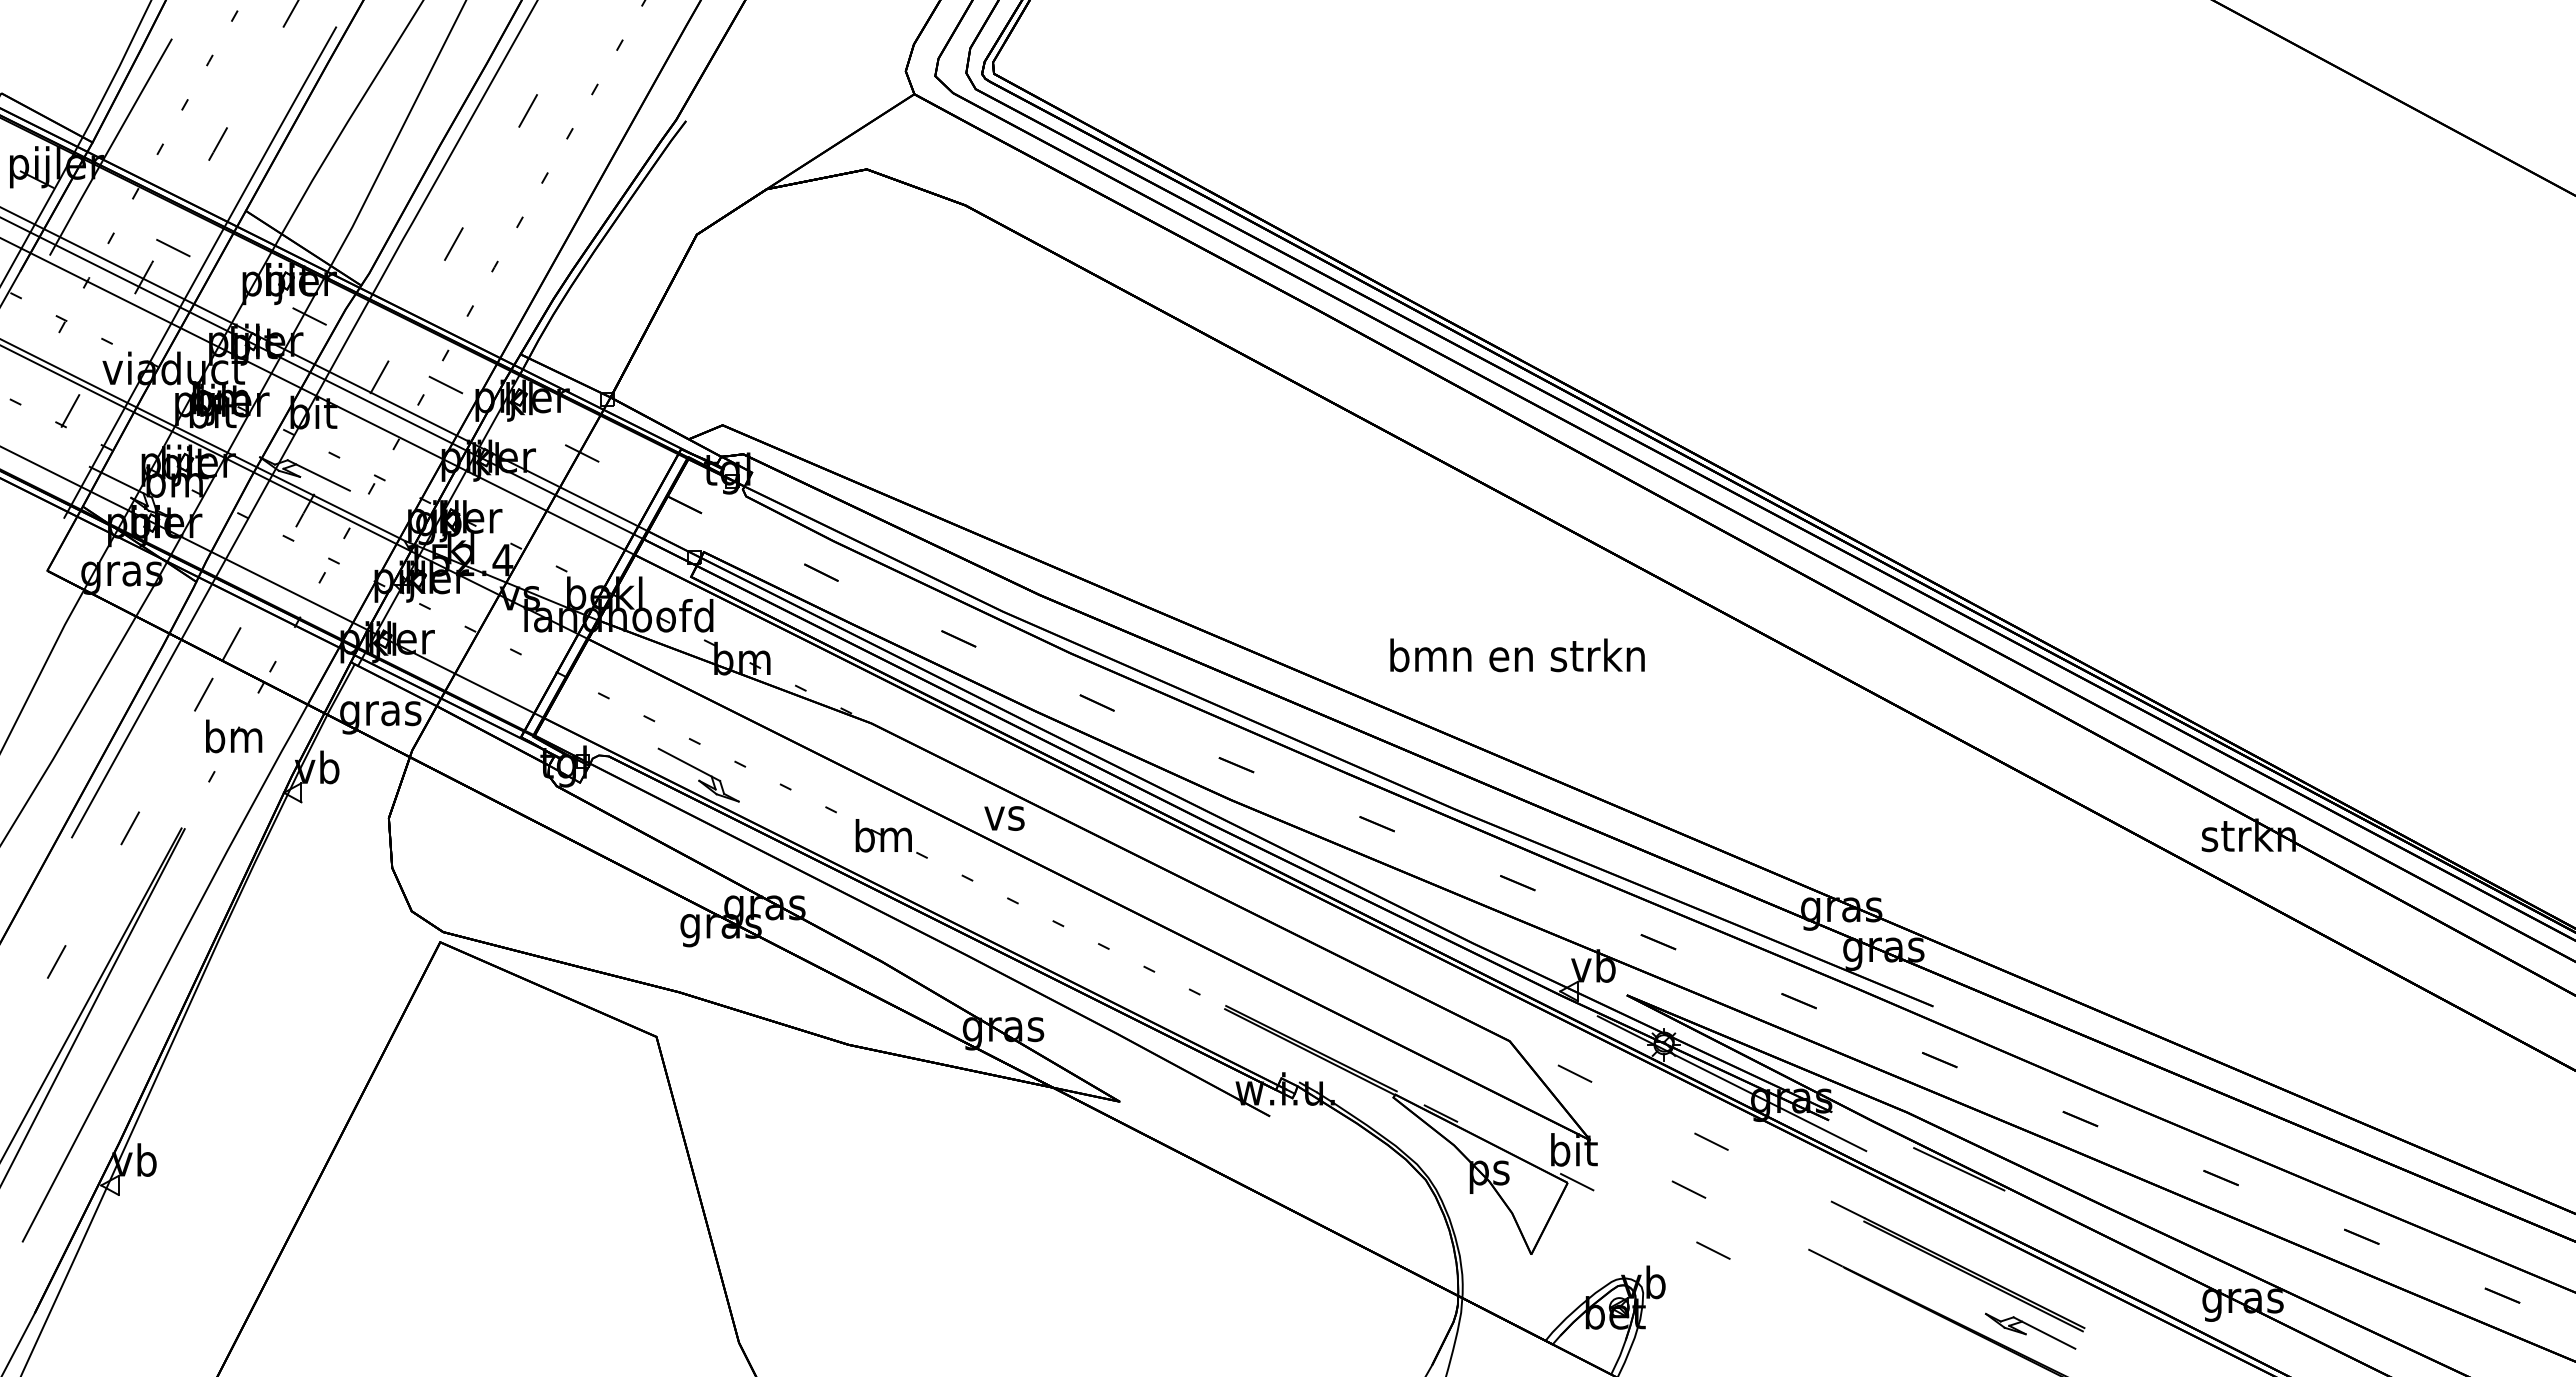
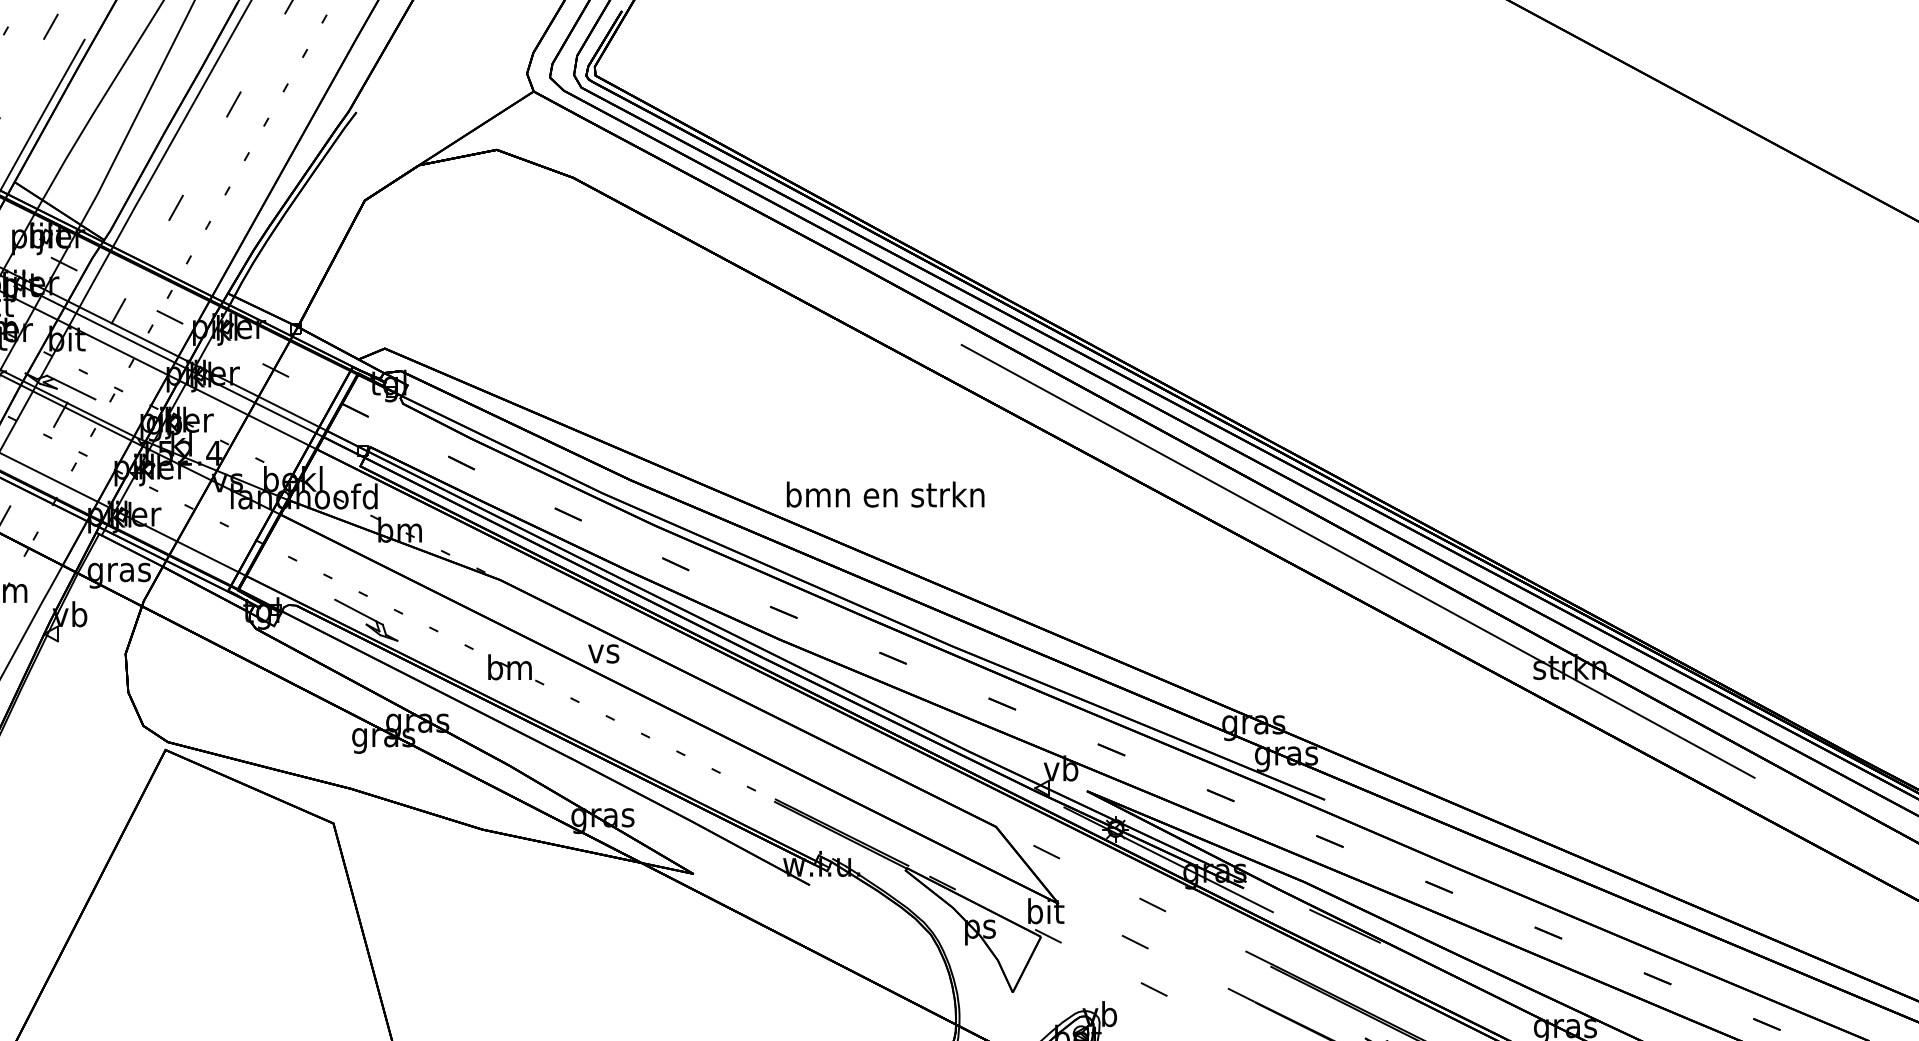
text: (1517, 655) -> (885, 494), moved
line: (1975, 699) -> (1357, 561), added

